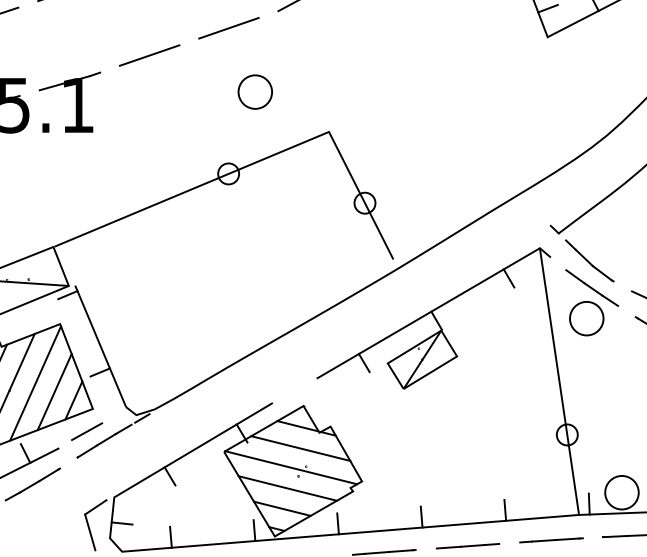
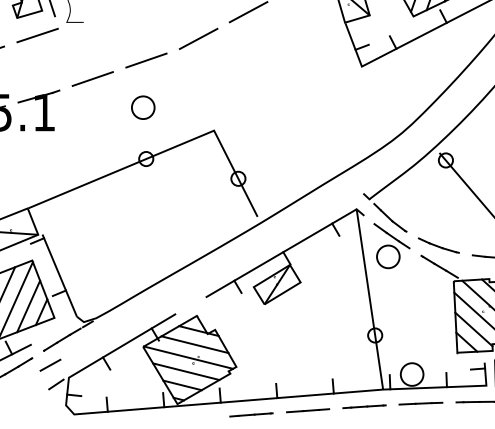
part: (255, 91) -> (143, 107), moved
line: (87, 430) -> (50, 364), moved
line: (89, 532) -> (52, 401), removed

